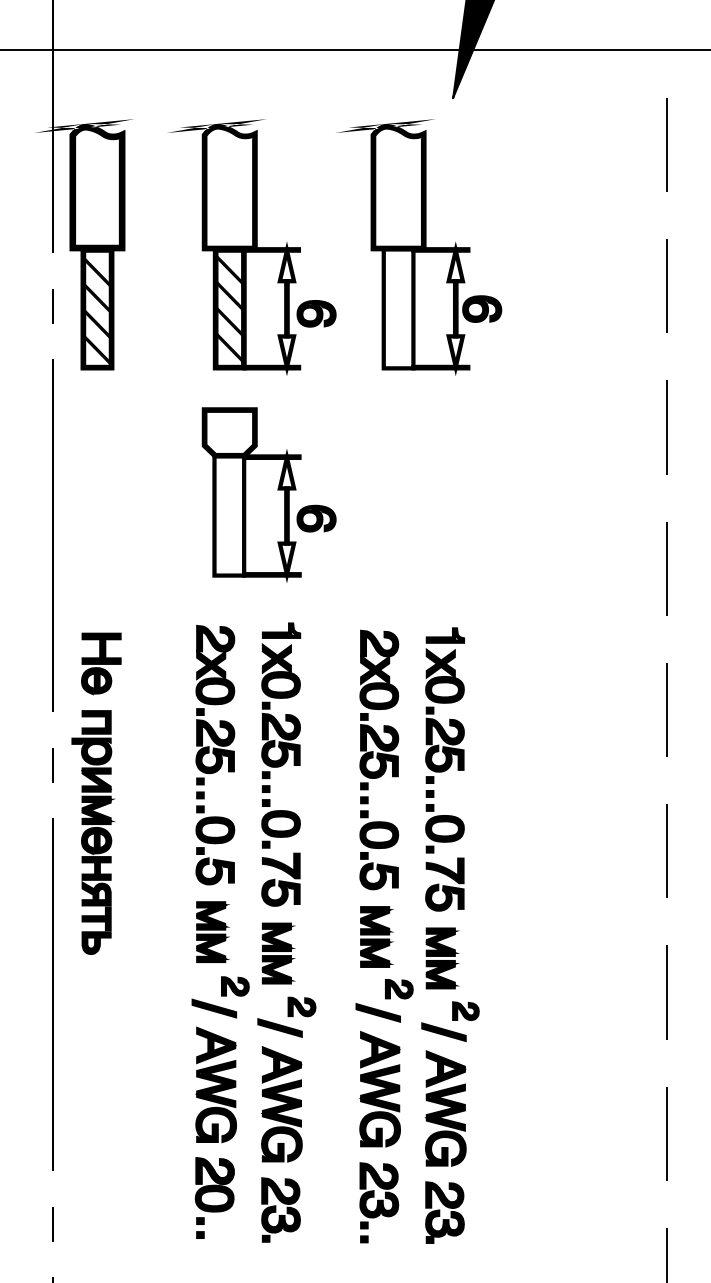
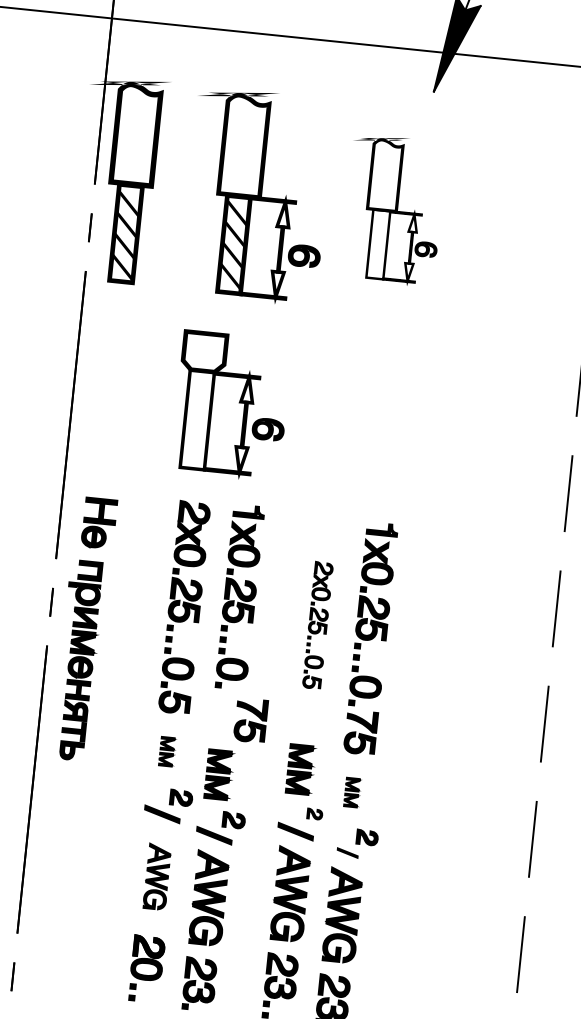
part: (419, 247) -> (393, 210), size x0.7
part: (268, 494) -> (231, 405), moved
part: (379, 759) -> (318, 625), size x0.6
part: (280, 879) -> (250, 720), moved
part: (212, 931) -> (167, 751), size x0.6
part: (442, 958) -> (352, 792), size x0.6
part: (399, 989) -> (315, 814), size x0.7
part: (443, 1032) -> (347, 853), size x0.6
part: (215, 1084) -> (156, 876), size x0.7

